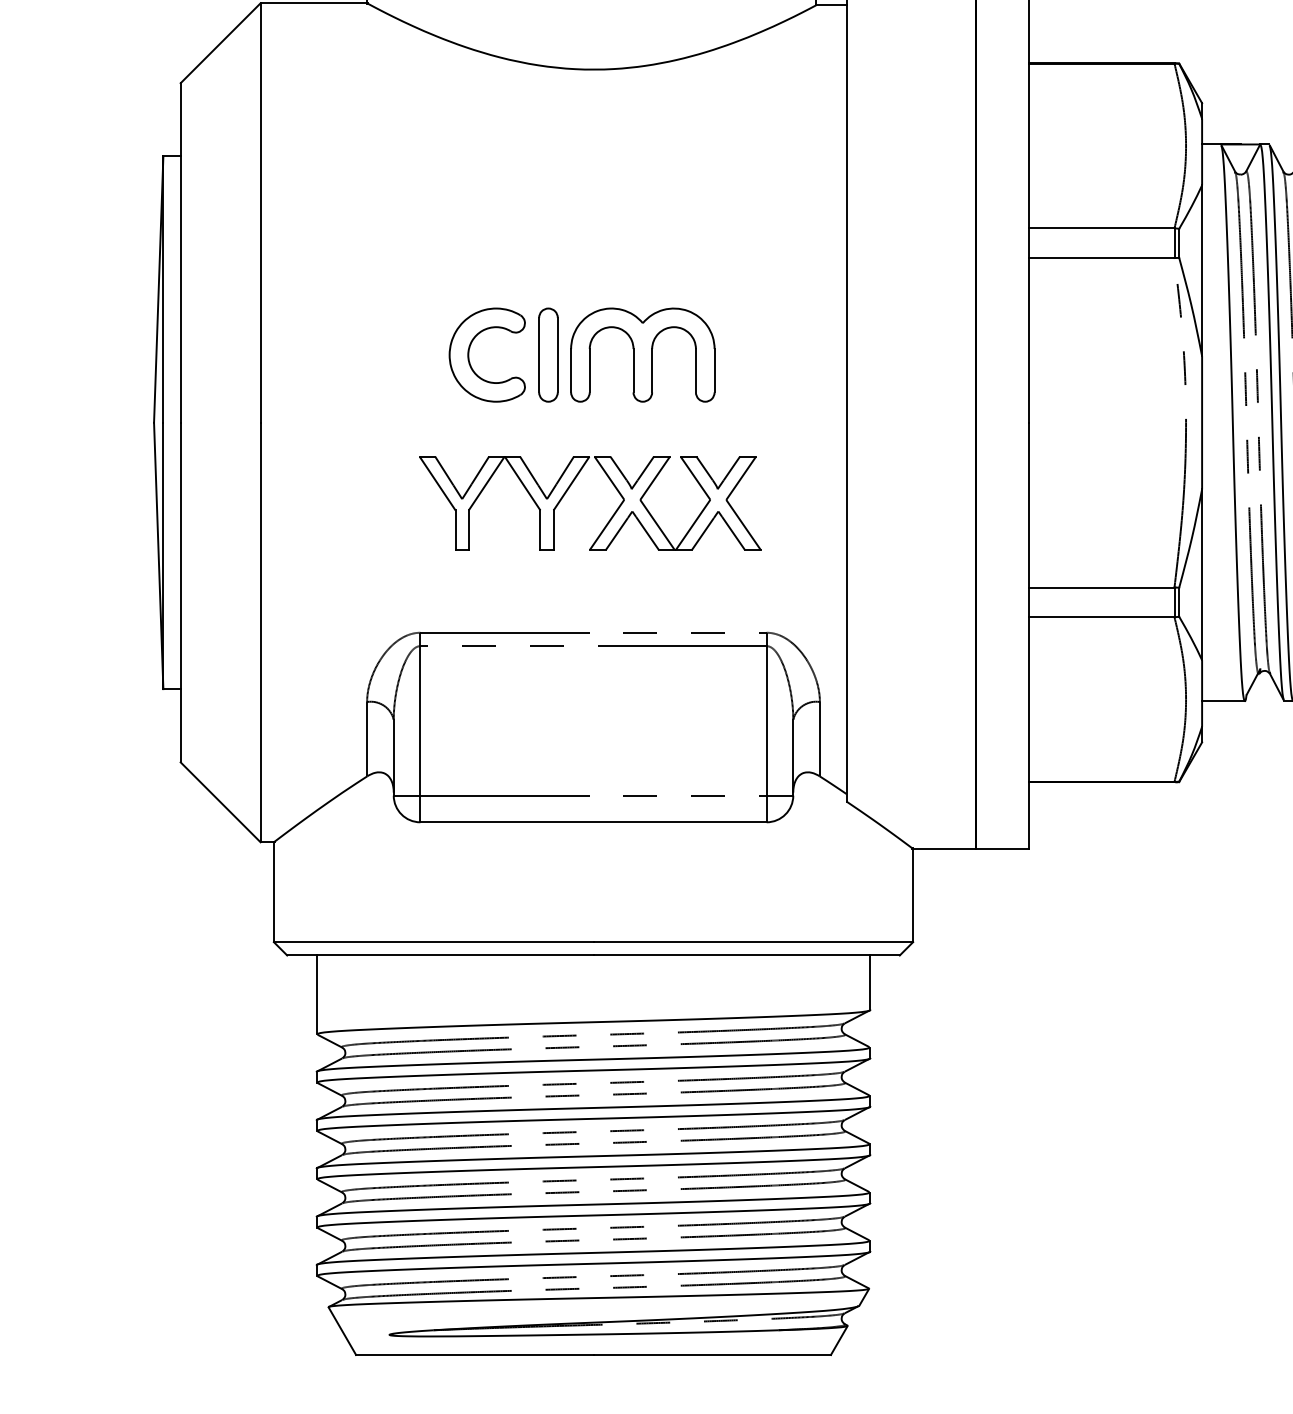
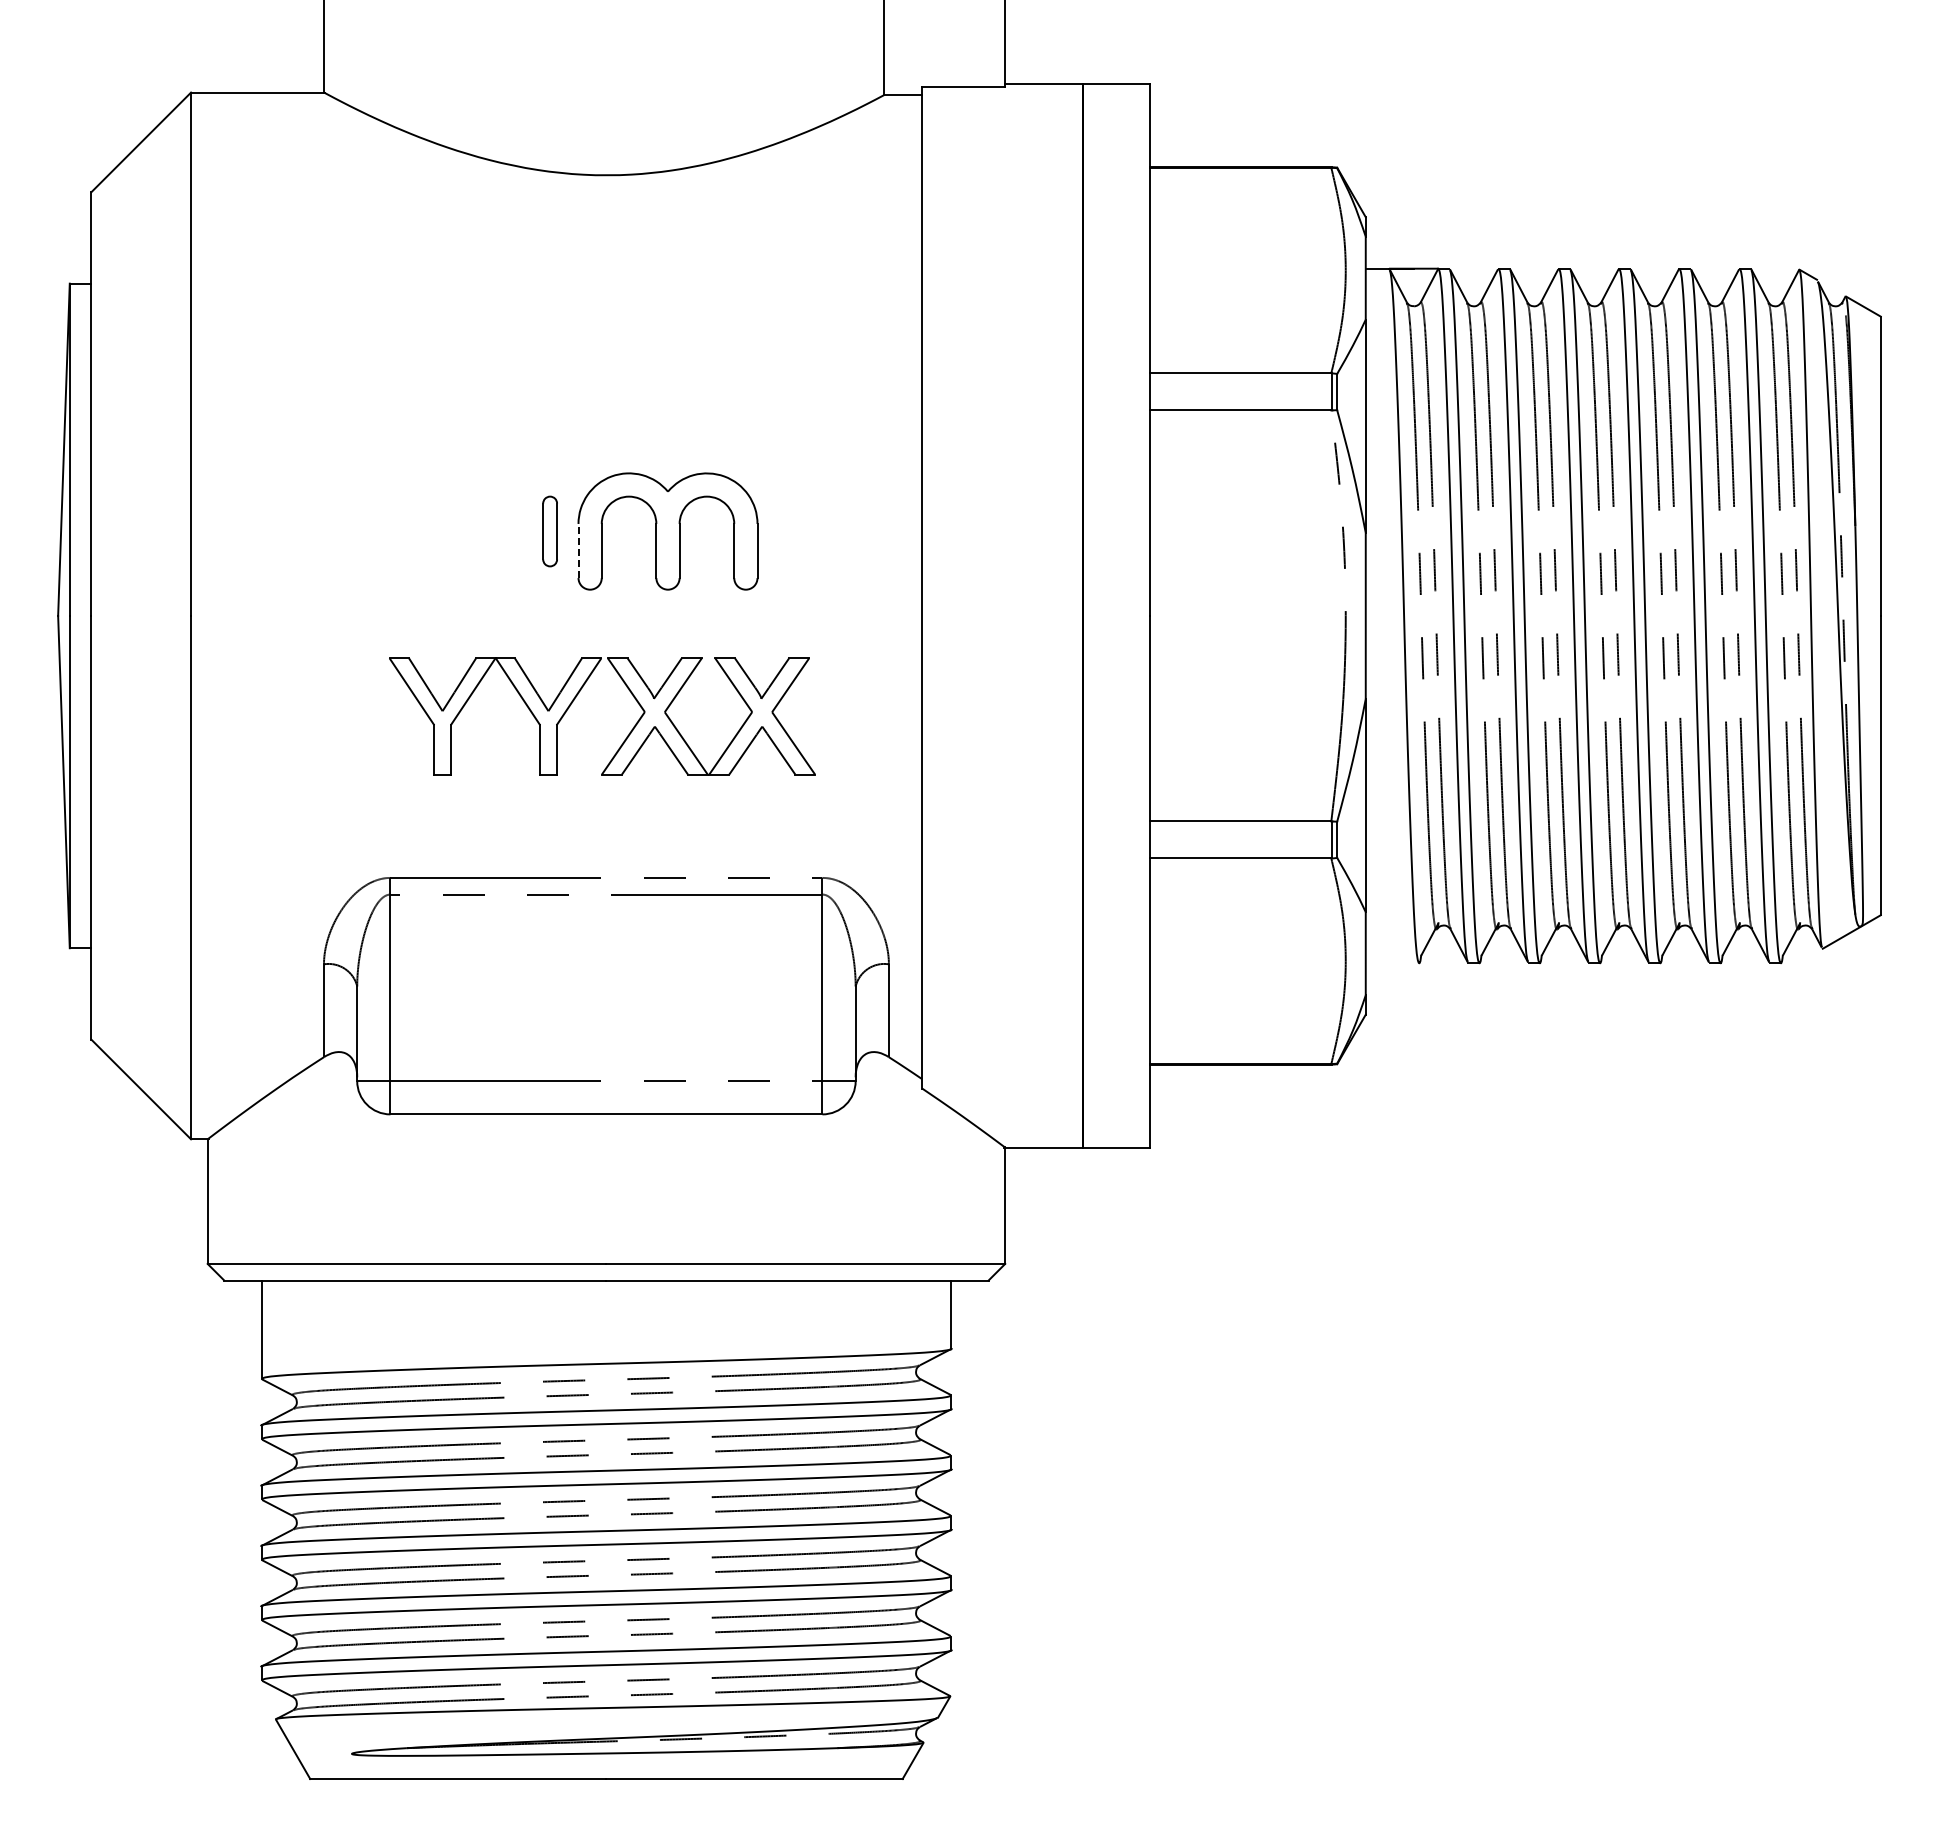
part: (469, 355) -> (451, 531), removed
part: (547, 355) -> (549, 531), size x0.6
line: (571, 370) -> (578, 550), solid -> dashed
line: (1223, 701) -> (1392, 963), removed

